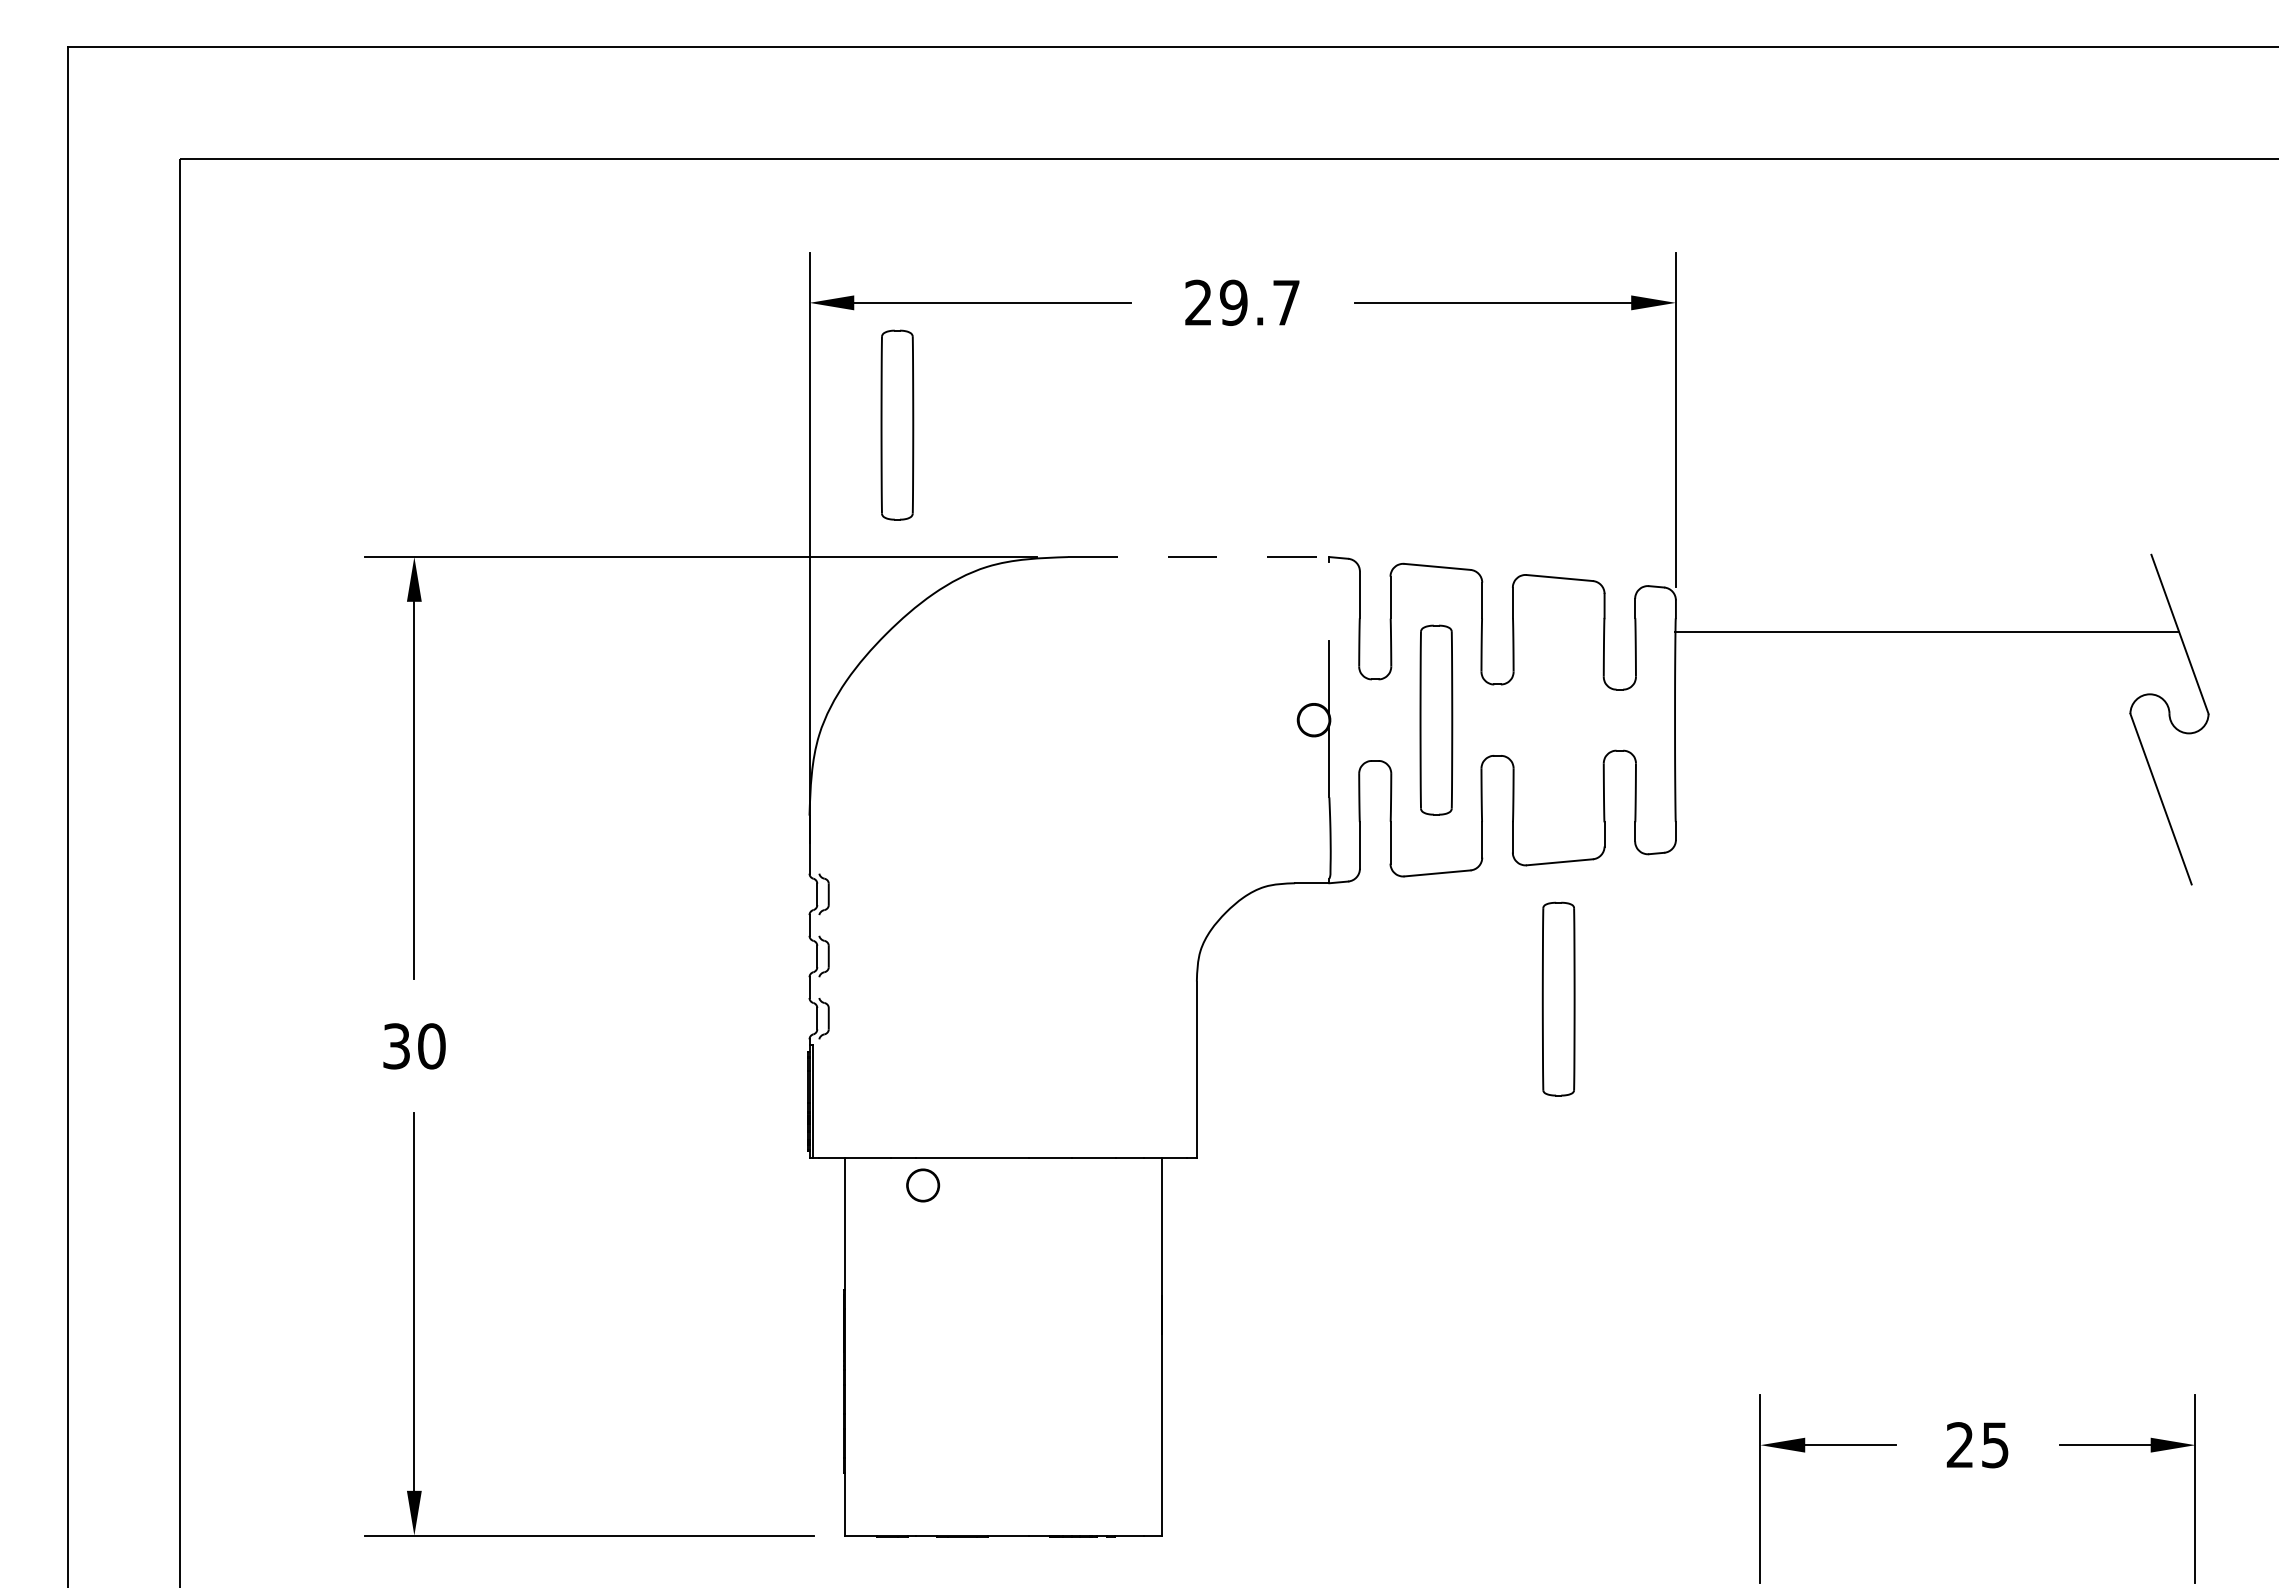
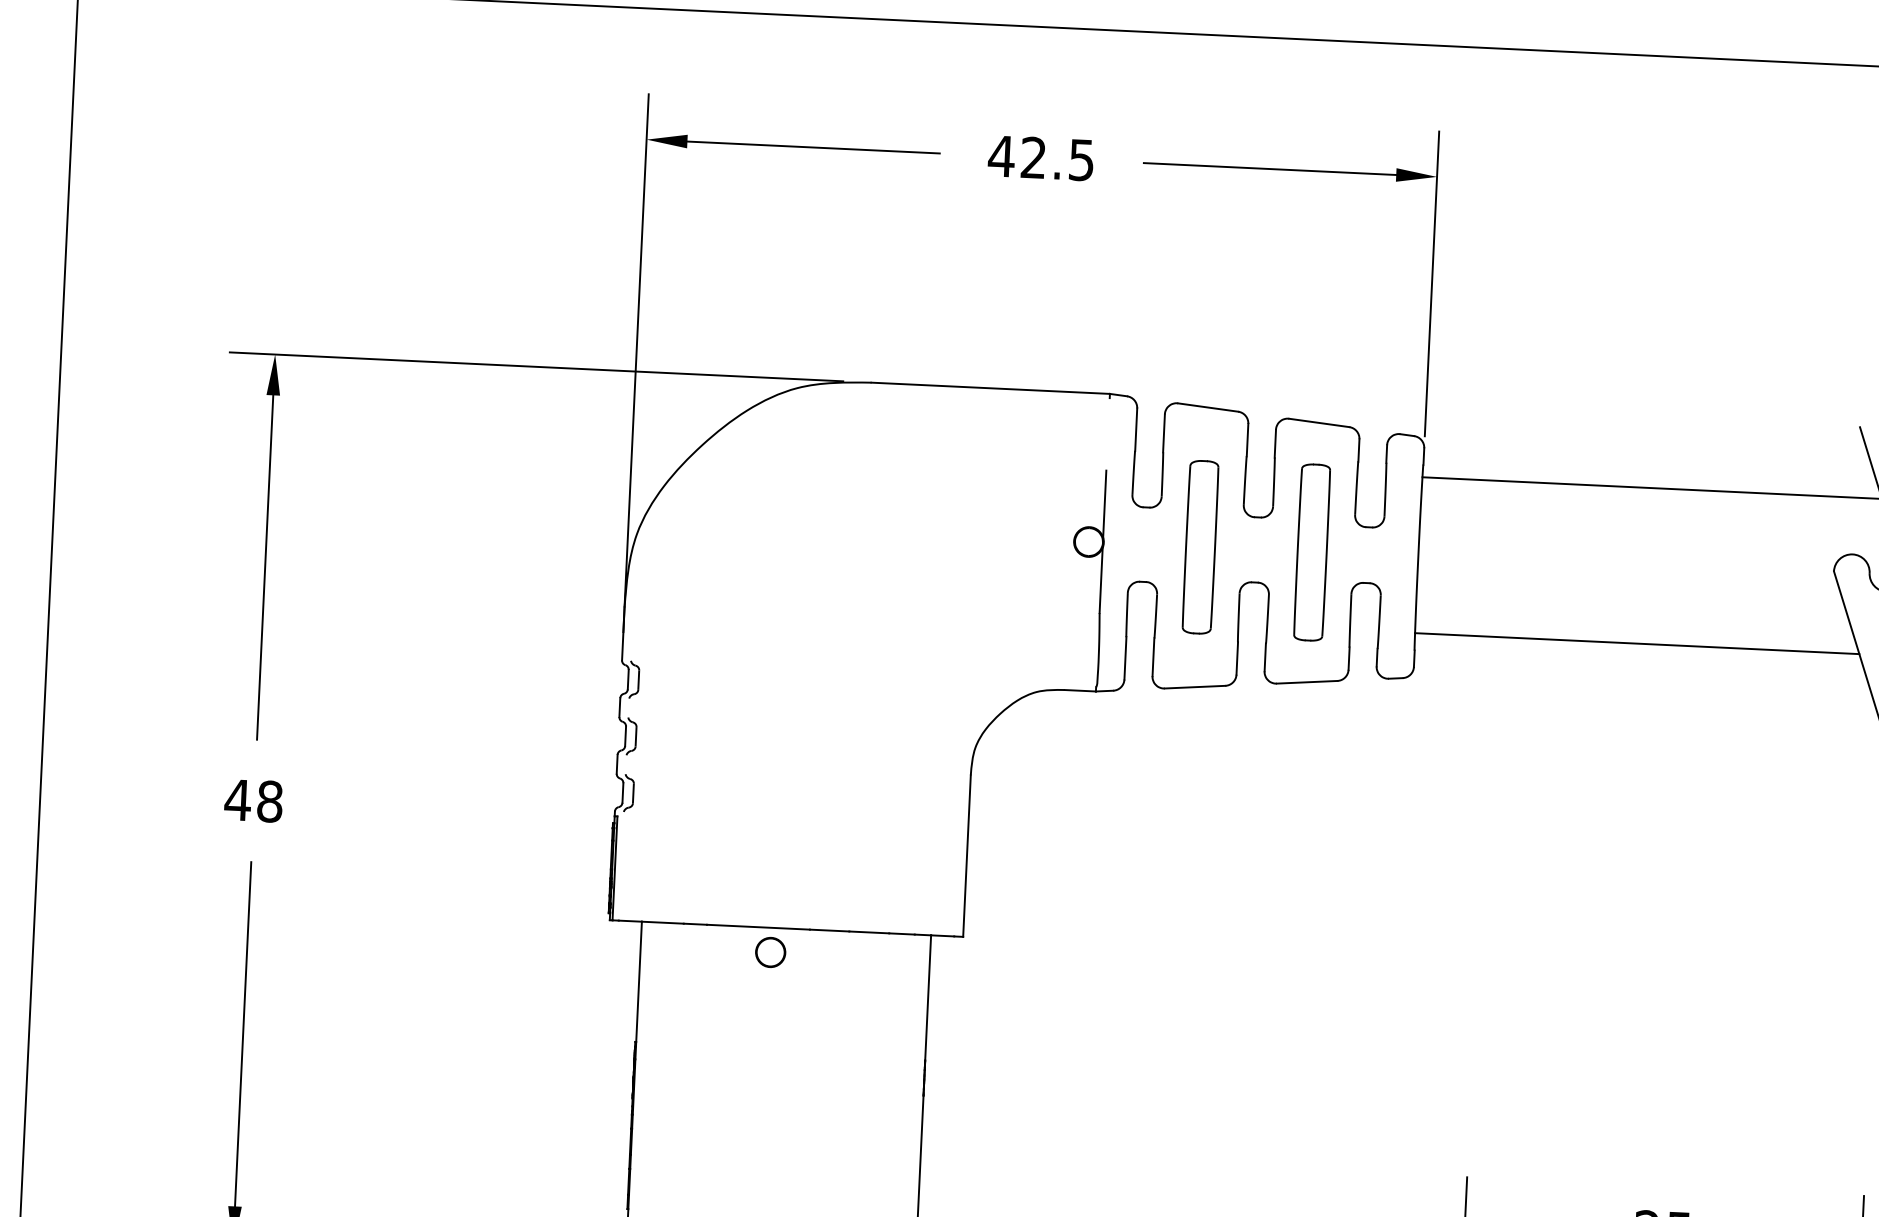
text: (1241, 302) -> (1040, 157), 29.7 -> 42.5
part: (897, 424) -> (721, 254), removed
line: (1198, 557) -> (990, 388), dashed -> solid
line: (1918, 803) -> (1636, 644), added
part: (1558, 998) -> (1311, 551), moved
text: (413, 1046) -> (253, 801), 30 -> 48
circle: (923, 1185) -> (771, 952), moved

